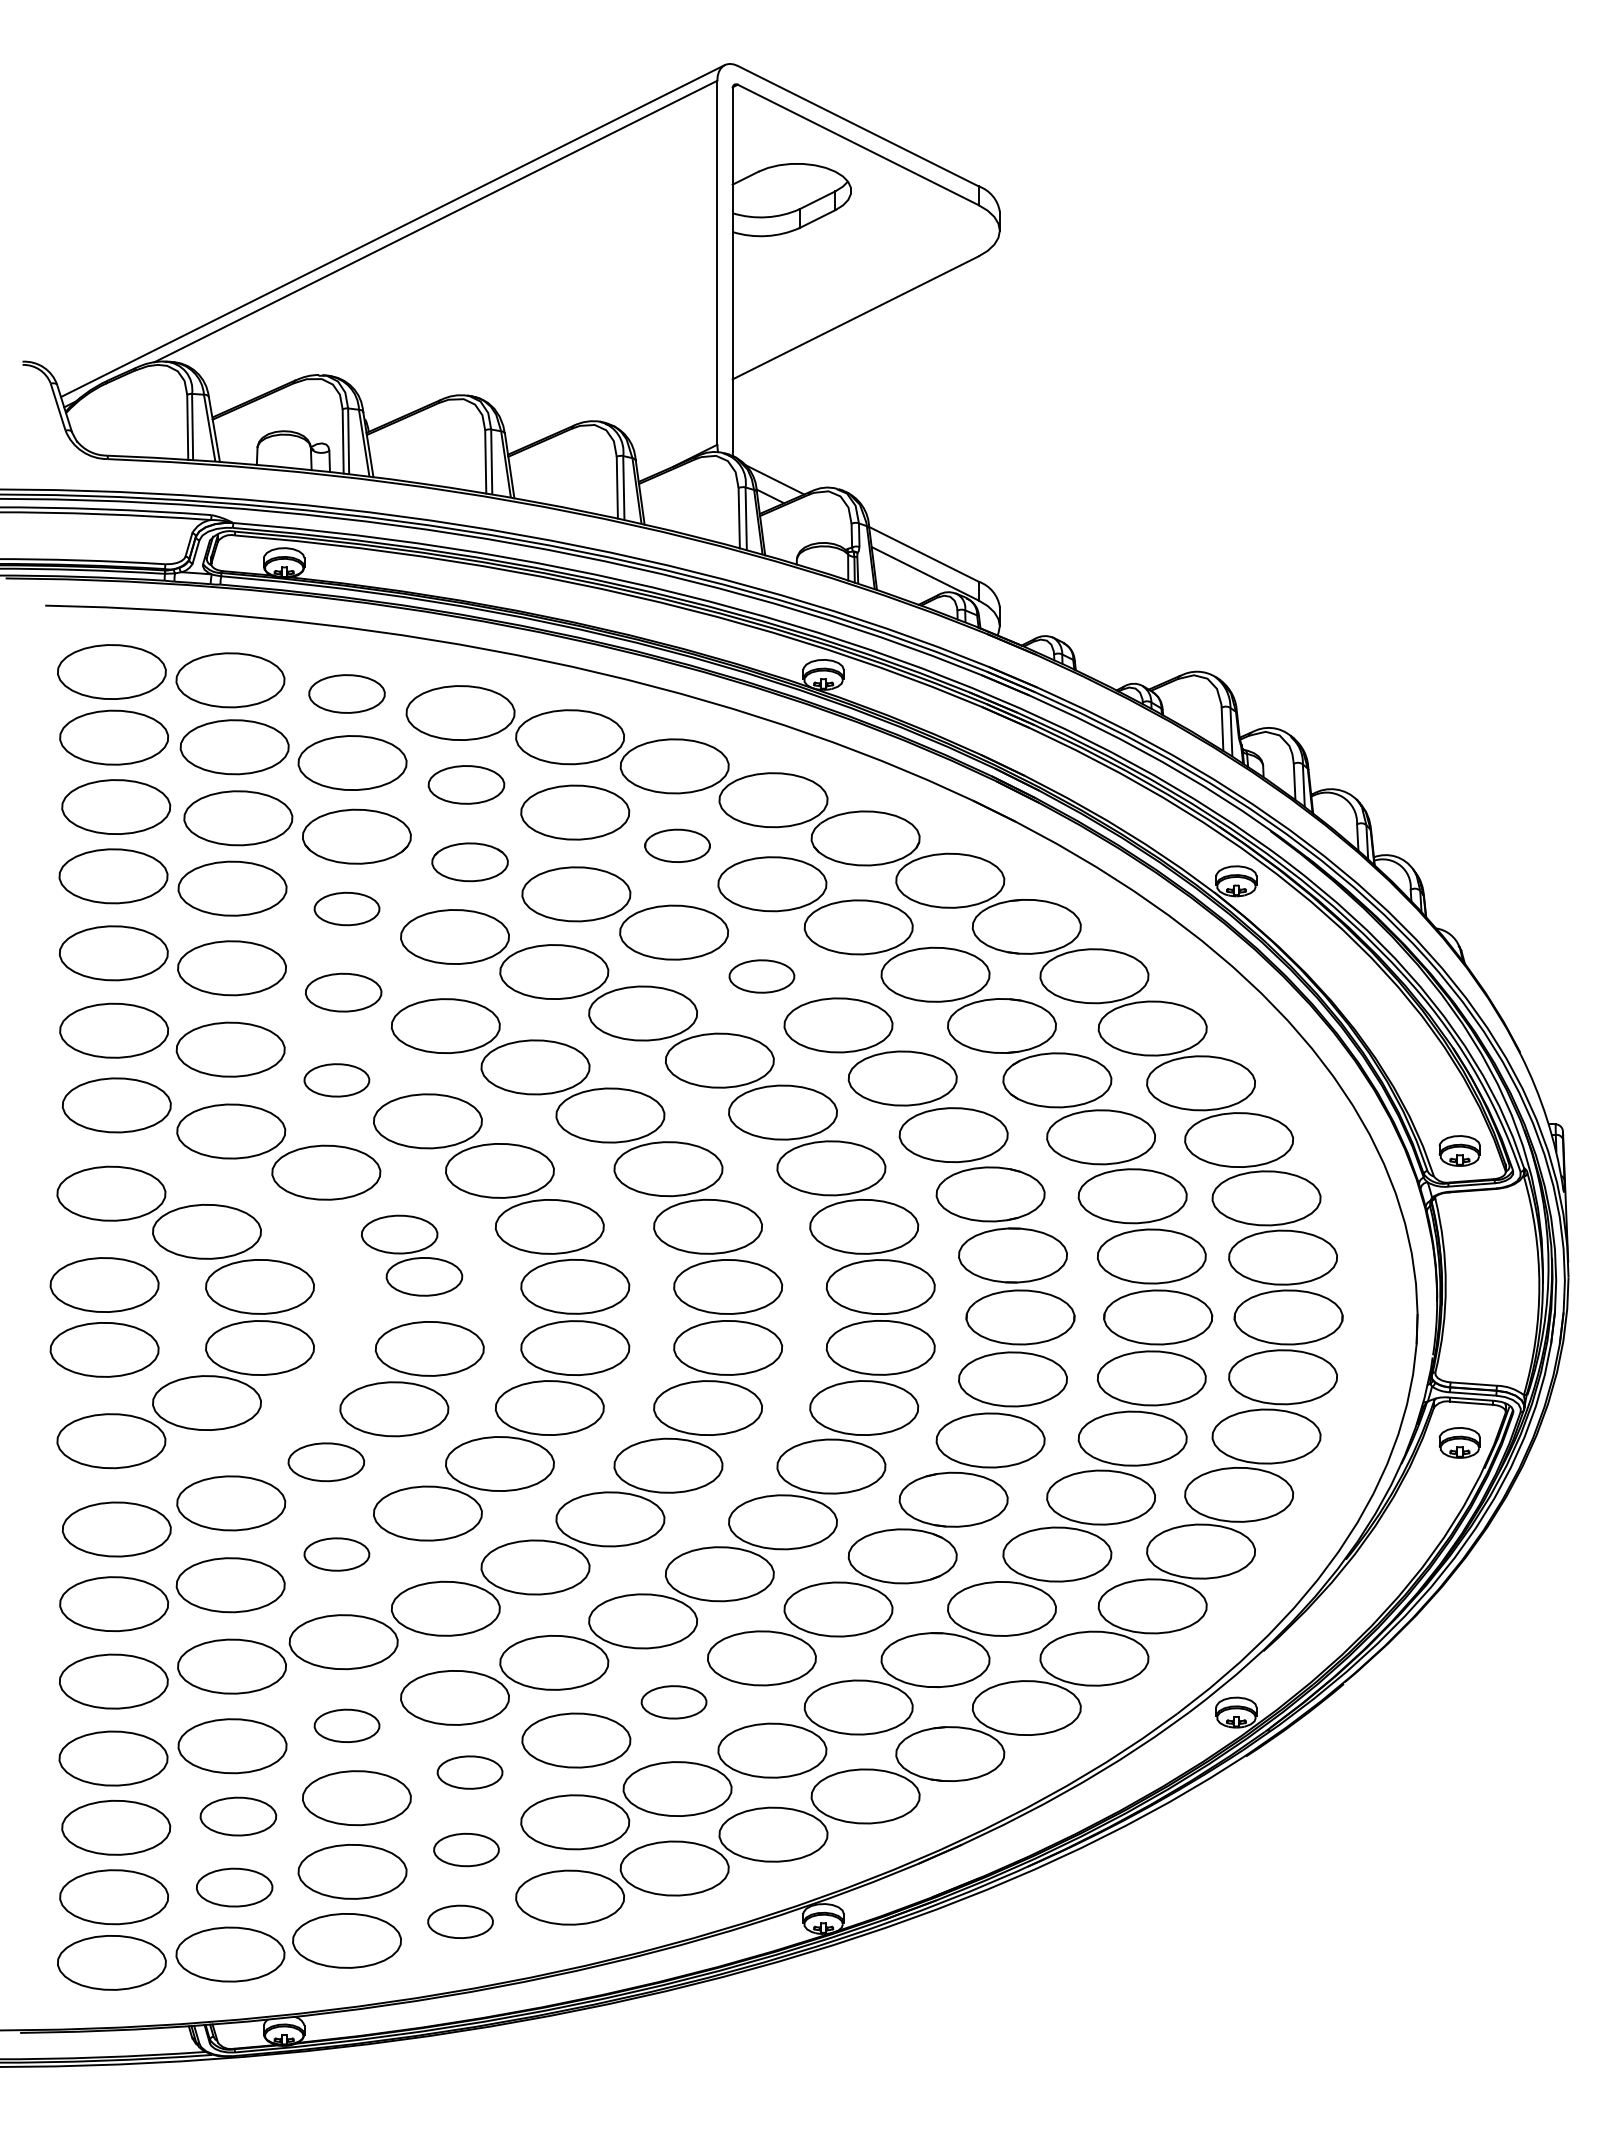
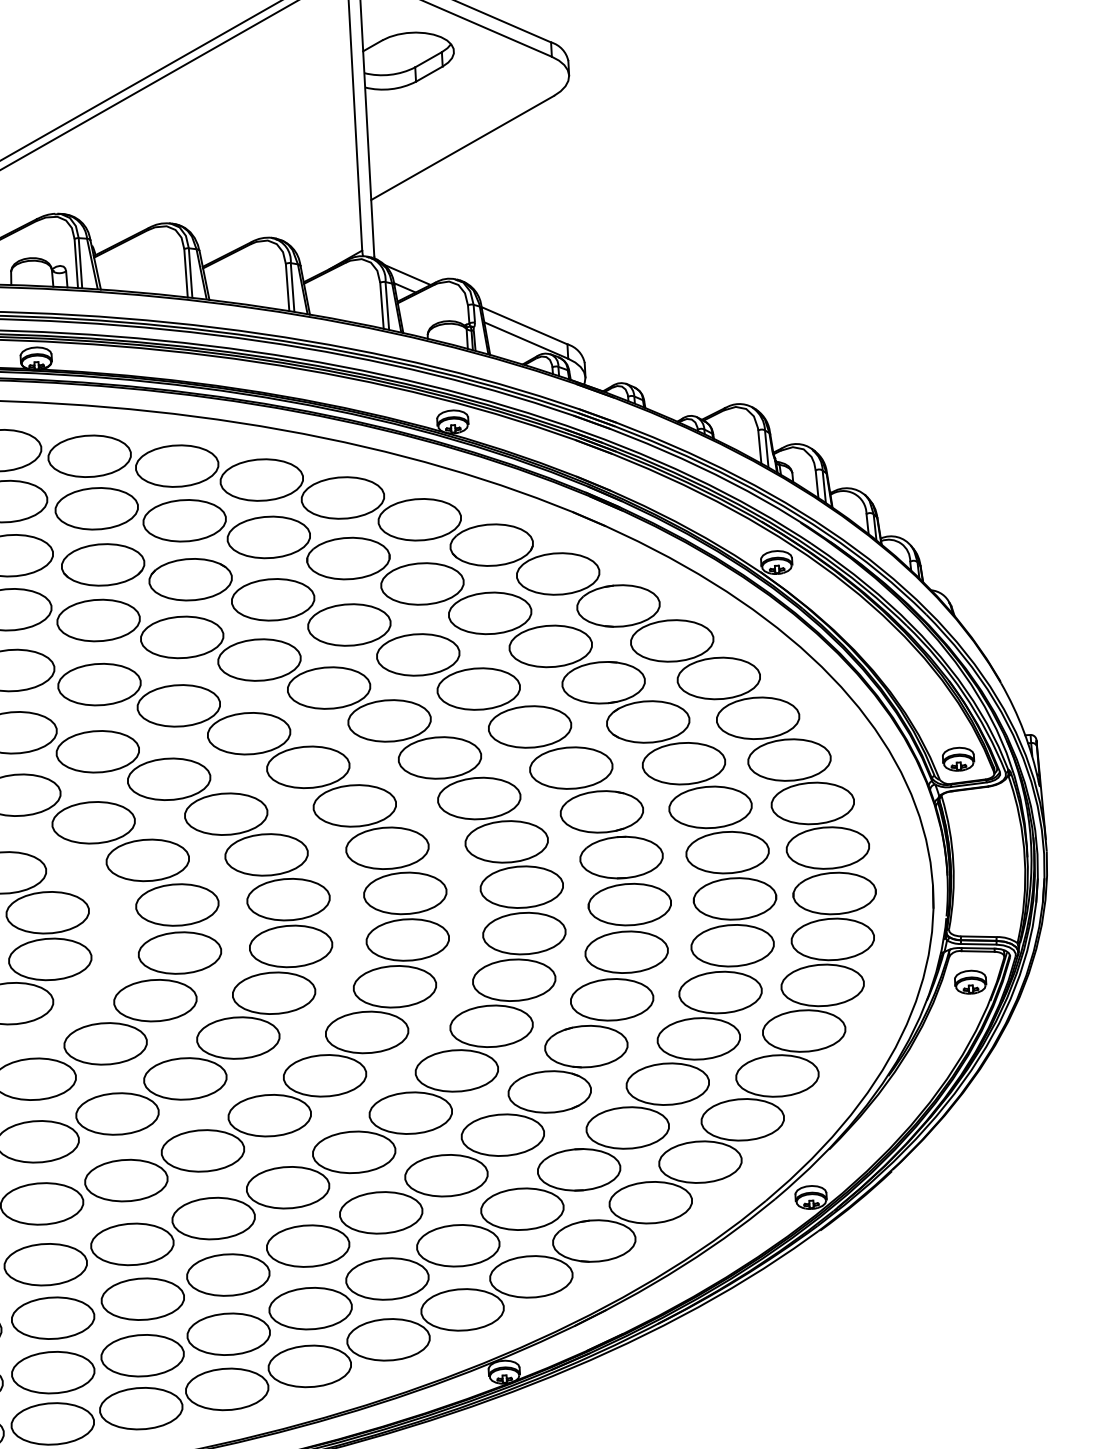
part: (346, 693) -> (89, 455), size x1.43
part: (466, 784) -> (184, 520), size x1.43
part: (677, 845) -> (348, 558), size x1.67
part: (469, 862) -> (190, 579), size x1.43
part: (346, 908) -> (98, 620), size x1.67
part: (761, 976) -> (417, 654), size x1.67
part: (343, 992) -> (99, 684), size x1.43
part: (336, 1080) -> (97, 751), size x1.67
part: (411, 1255) -> (162, 882), size x1.43
part: (326, 1462) -> (105, 1044), size x1.43
part: (336, 1554) -> (117, 1113), size x1.67
part: (673, 1702) -> (380, 1213), size x1.67
part: (346, 1725) -> (131, 1244), size x1.67
part: (469, 1772) -> (227, 1274), size x1.67
part: (238, 1816) -> (53, 1318), size x1.43
part: (466, 1849) -> (228, 1333), size x1.67
part: (234, 1887) -> (53, 1372), size x1.43
part: (460, 1921) -> (227, 1389), size x1.67

